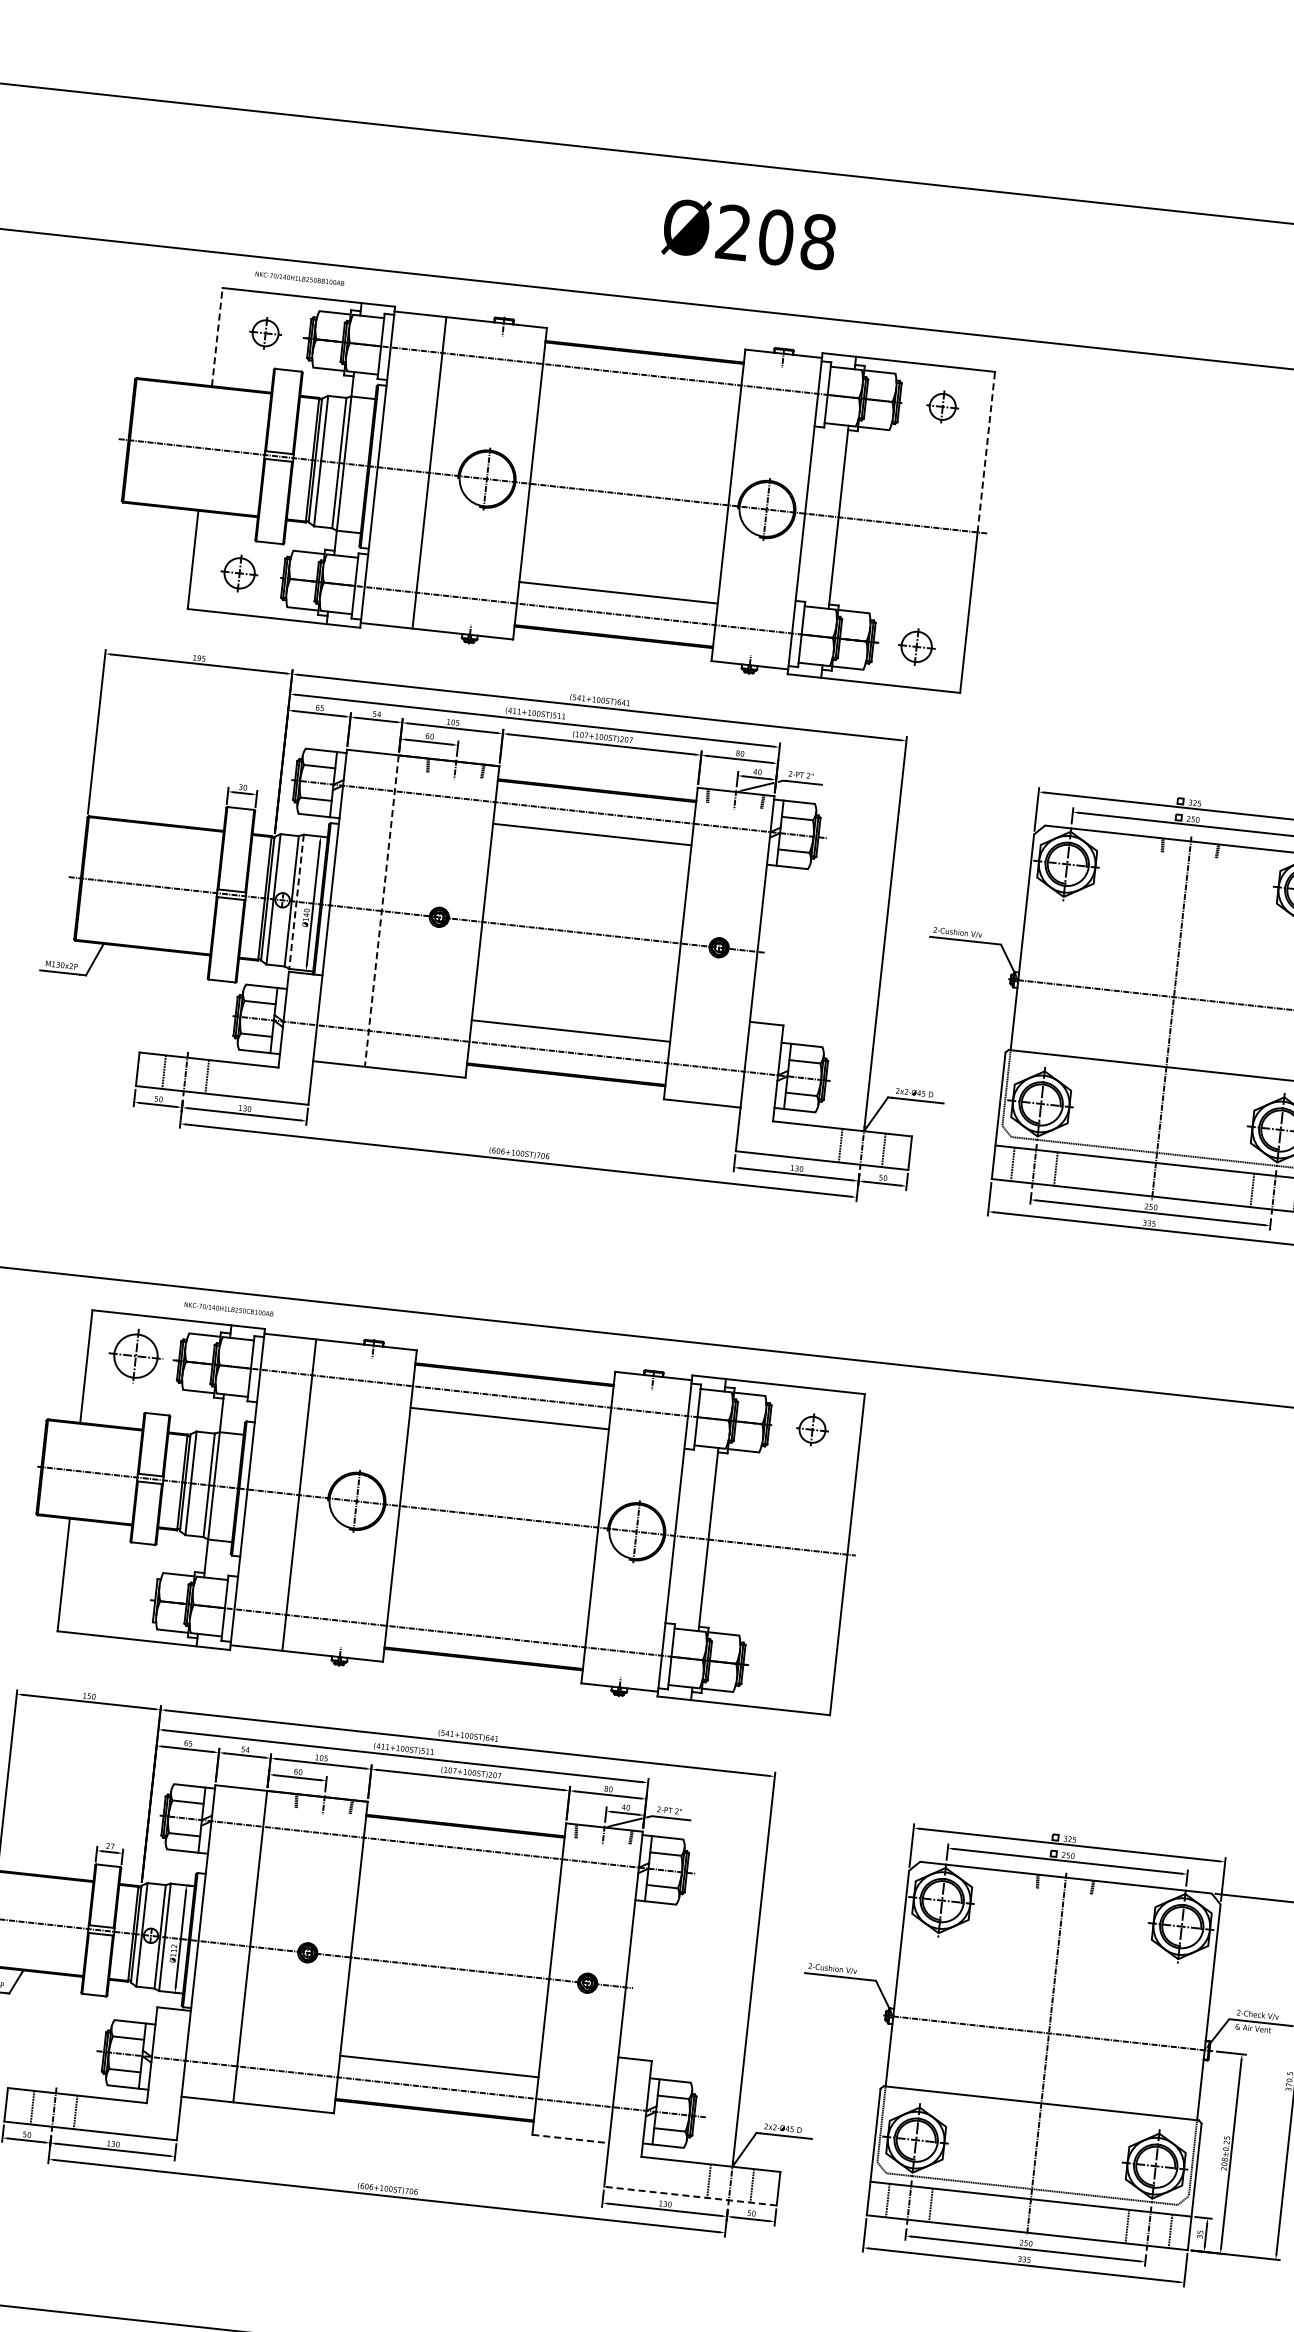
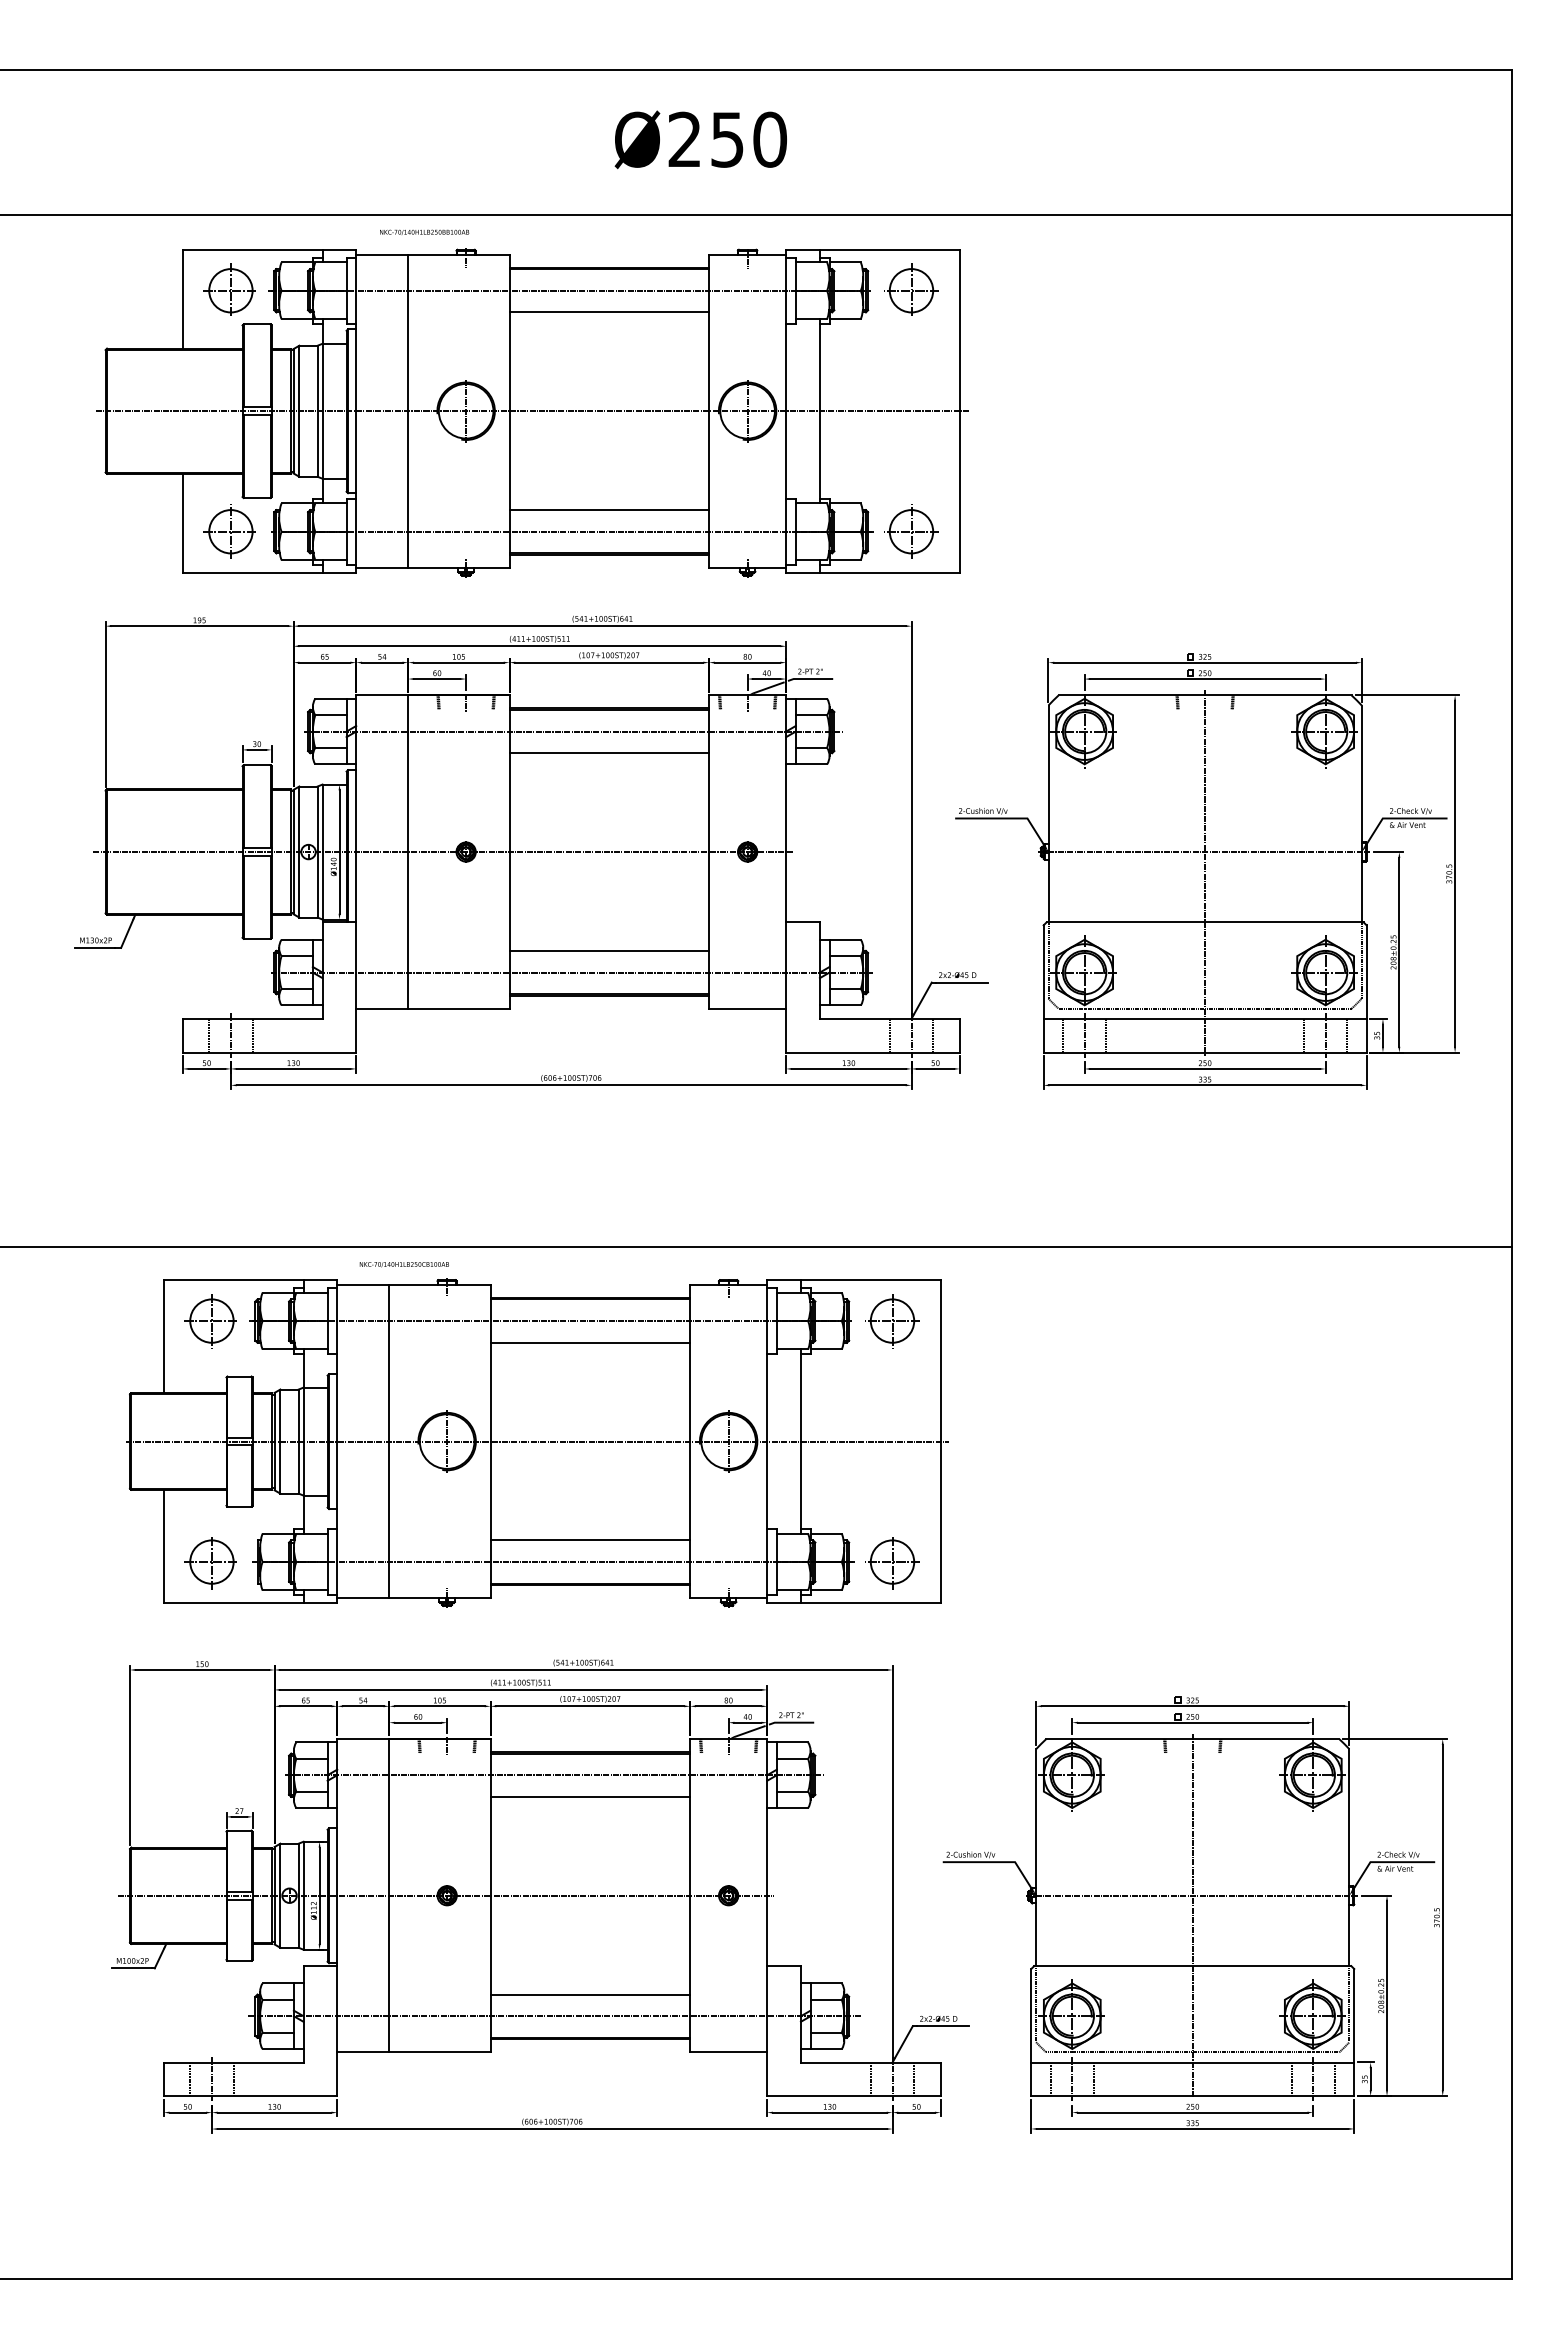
text: (796, 239) -> (748, 139), Ø208 -> Ø250
text: (299, 277) -> (424, 231), moved
part: (264, 332) -> (229, 289), size x1.67
line: (217, 336) -> (182, 298), dashed -> solid
line: (640, 396) -> (609, 312), added
part: (942, 406) -> (911, 289), size x1.67
line: (986, 452) -> (959, 330), dashed -> solid
part: (238, 573) -> (229, 531), size x1.43
part: (916, 646) -> (911, 531), size x1.43
line: (296, 902) -> (322, 852), dashed -> solid
line: (381, 911) -> (408, 852), dashed -> solid
text: (228, 1309) -> (403, 1264), moved
part: (812, 1430) -> (892, 1321), size x1.67
part: (108, 1597) -> (210, 1563), added
line: (488, 1615) -> (590, 1540), added
part: (786, 1670) -> (892, 1563), added
line: (460, 1869) -> (590, 1796), added
line: (570, 2139) -> (728, 2052), dashed -> solid
line: (690, 2196) -> (853, 2096), dashed -> solid

